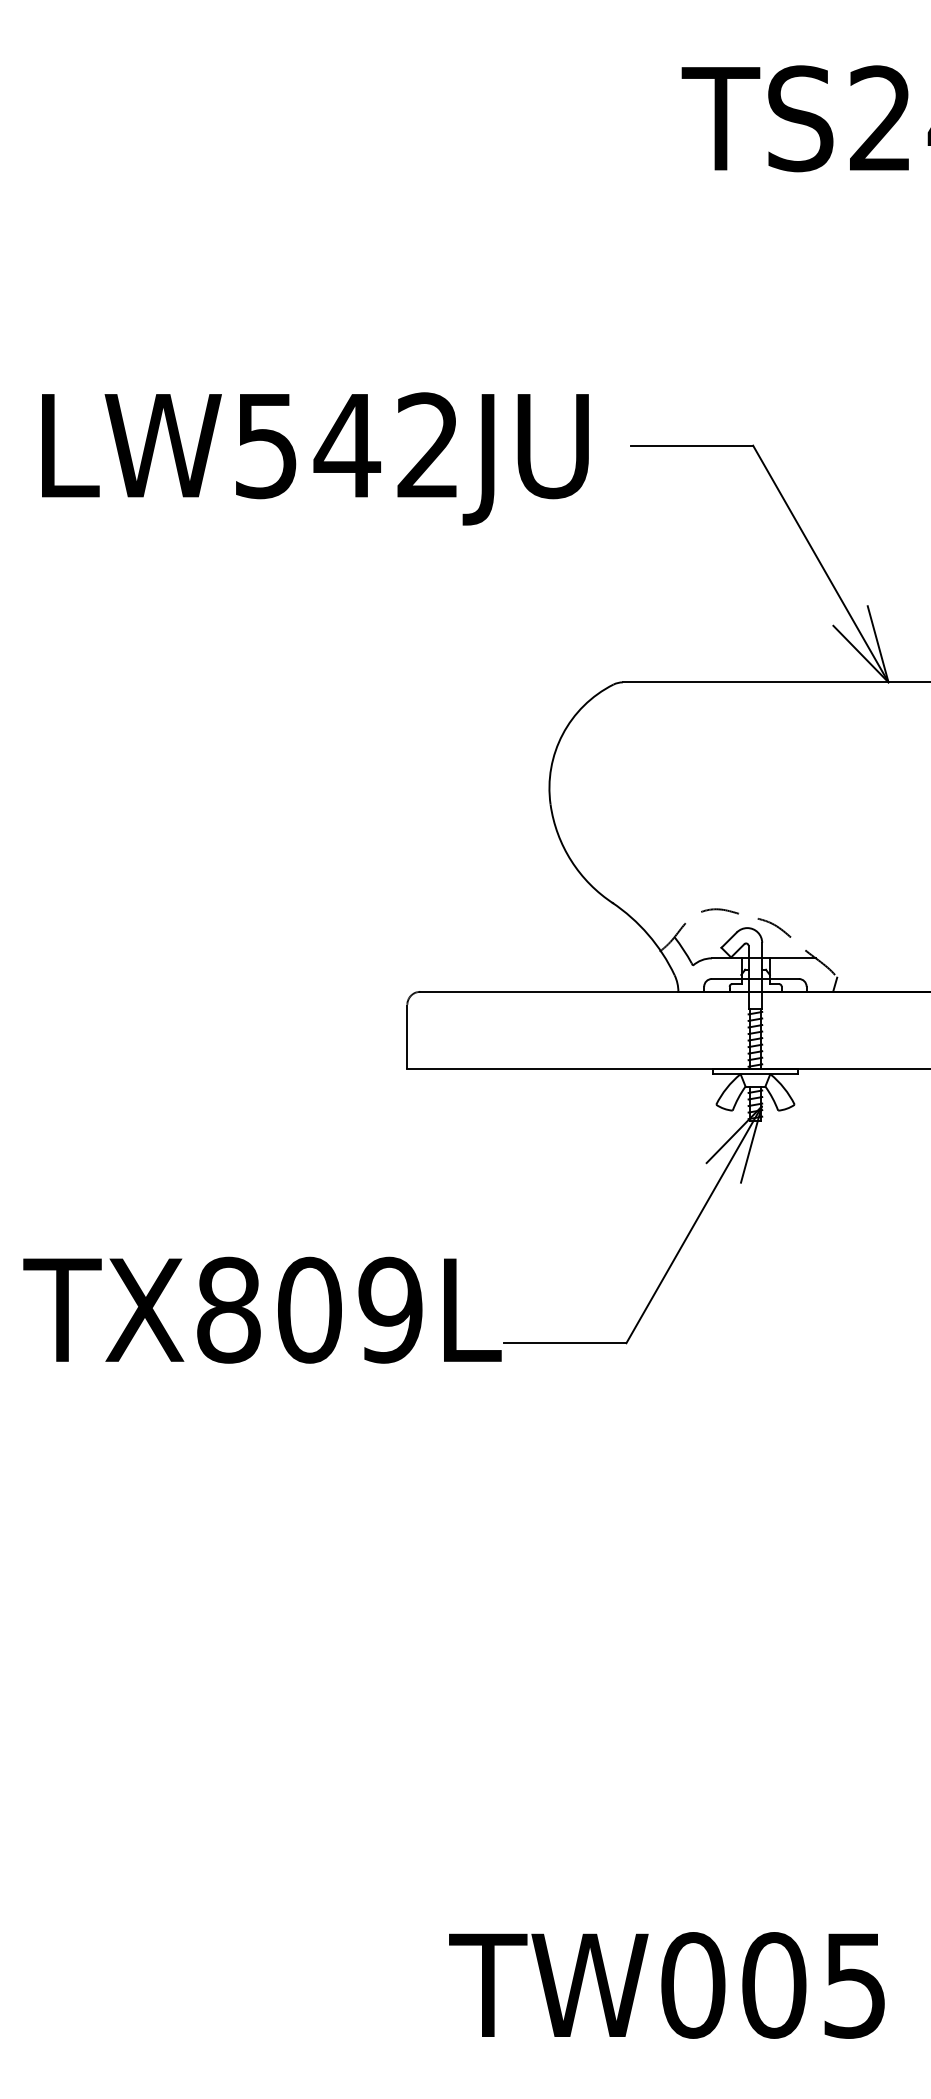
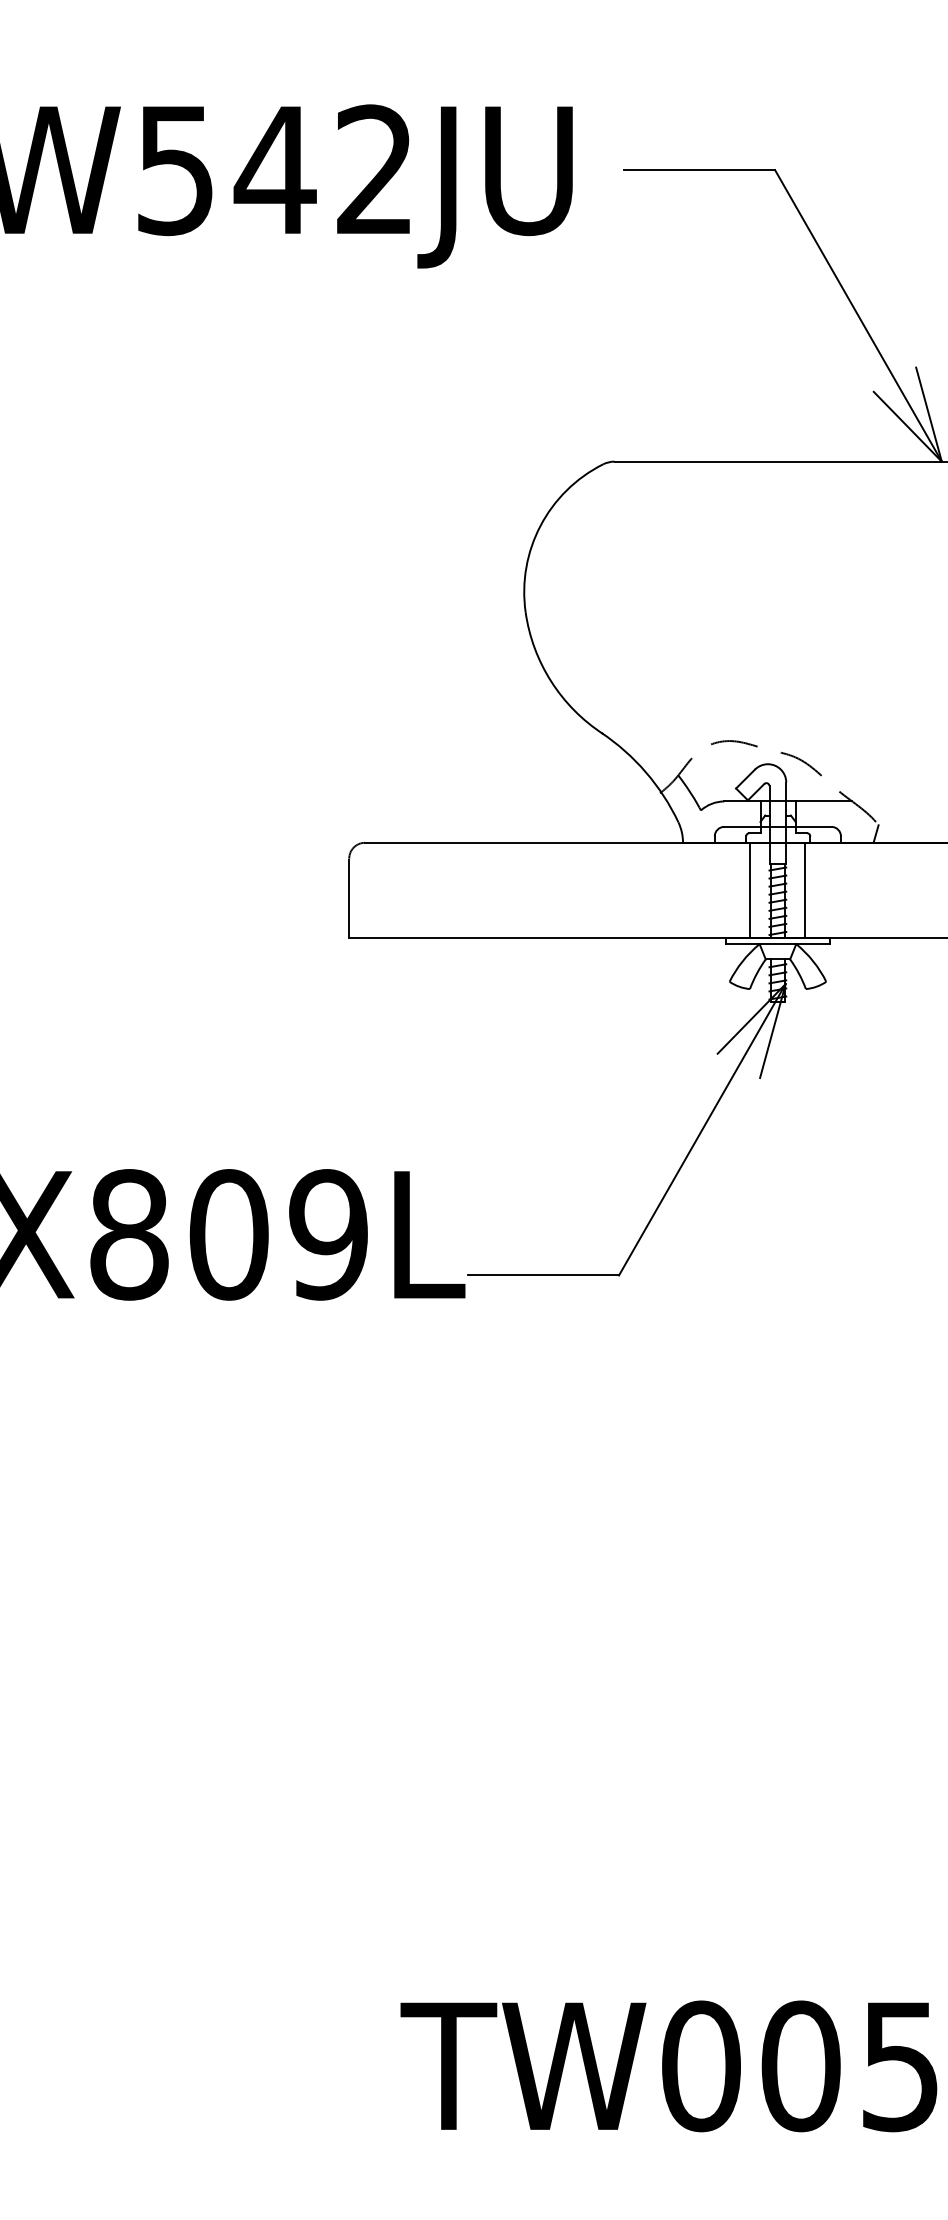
line: (732, 1030) -> (749, 890), added
line: (777, 1030) -> (805, 890), added

